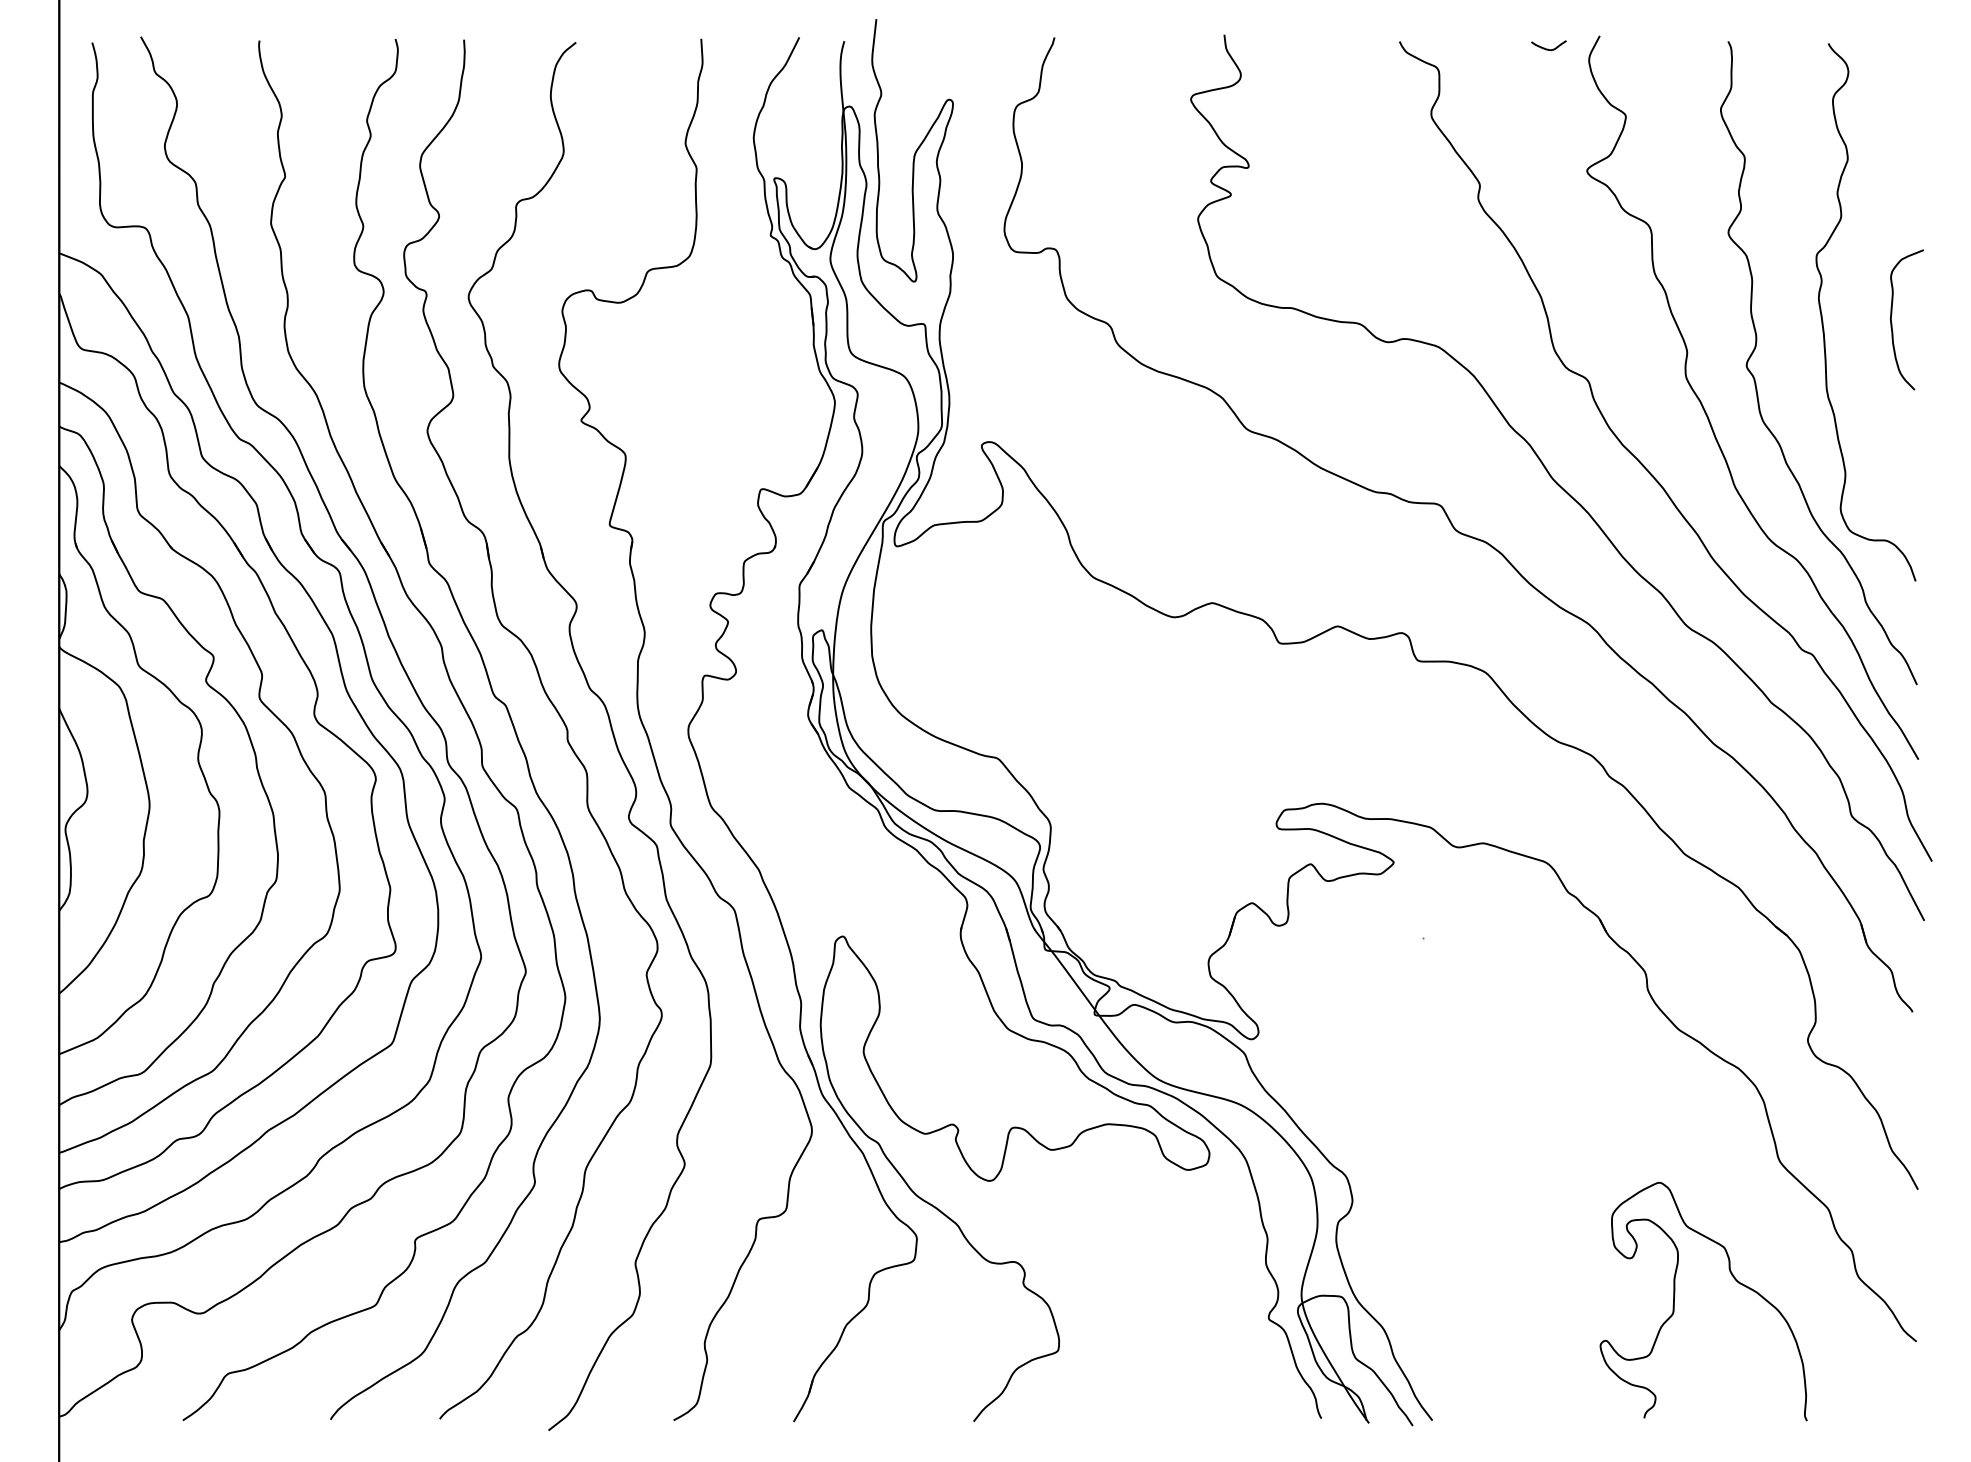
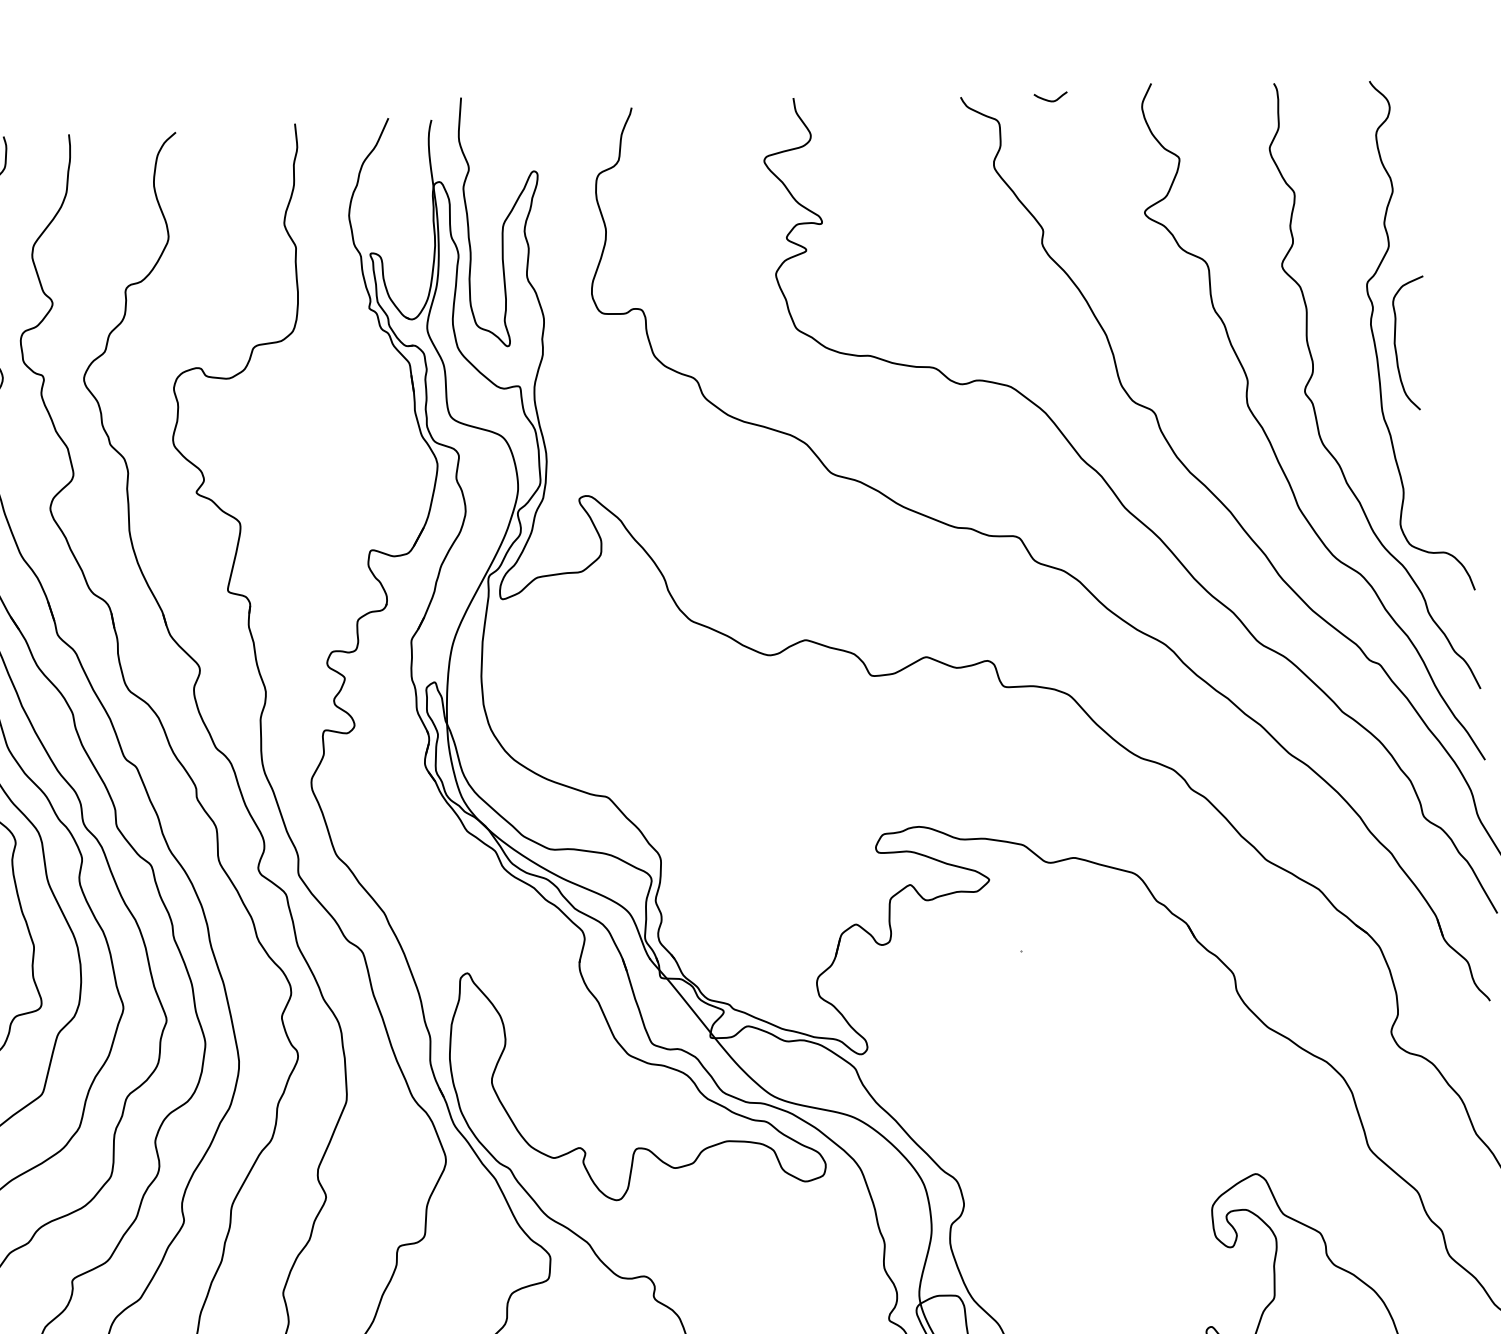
curve: (1547, 48) -> (1049, 99), moved
curve: (1892, 322) -> (1396, 346), moved

